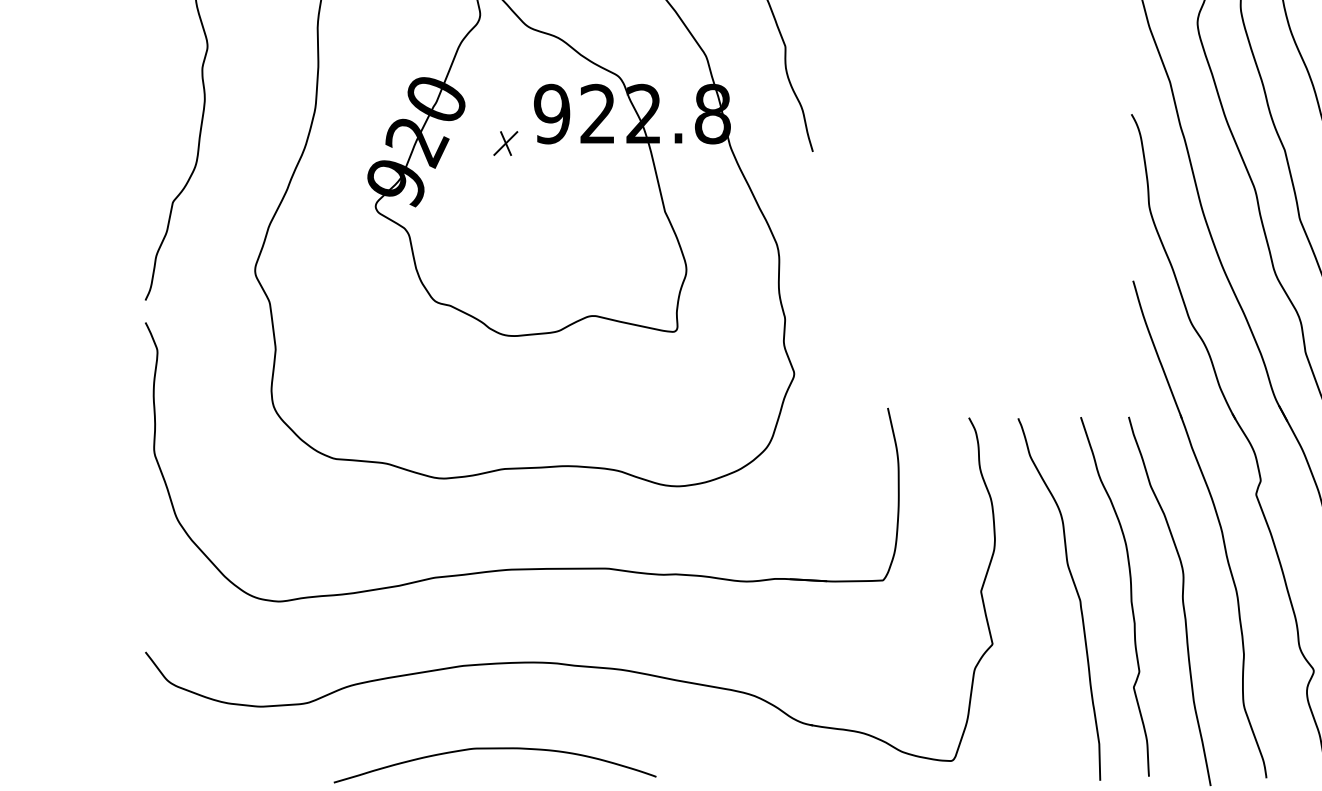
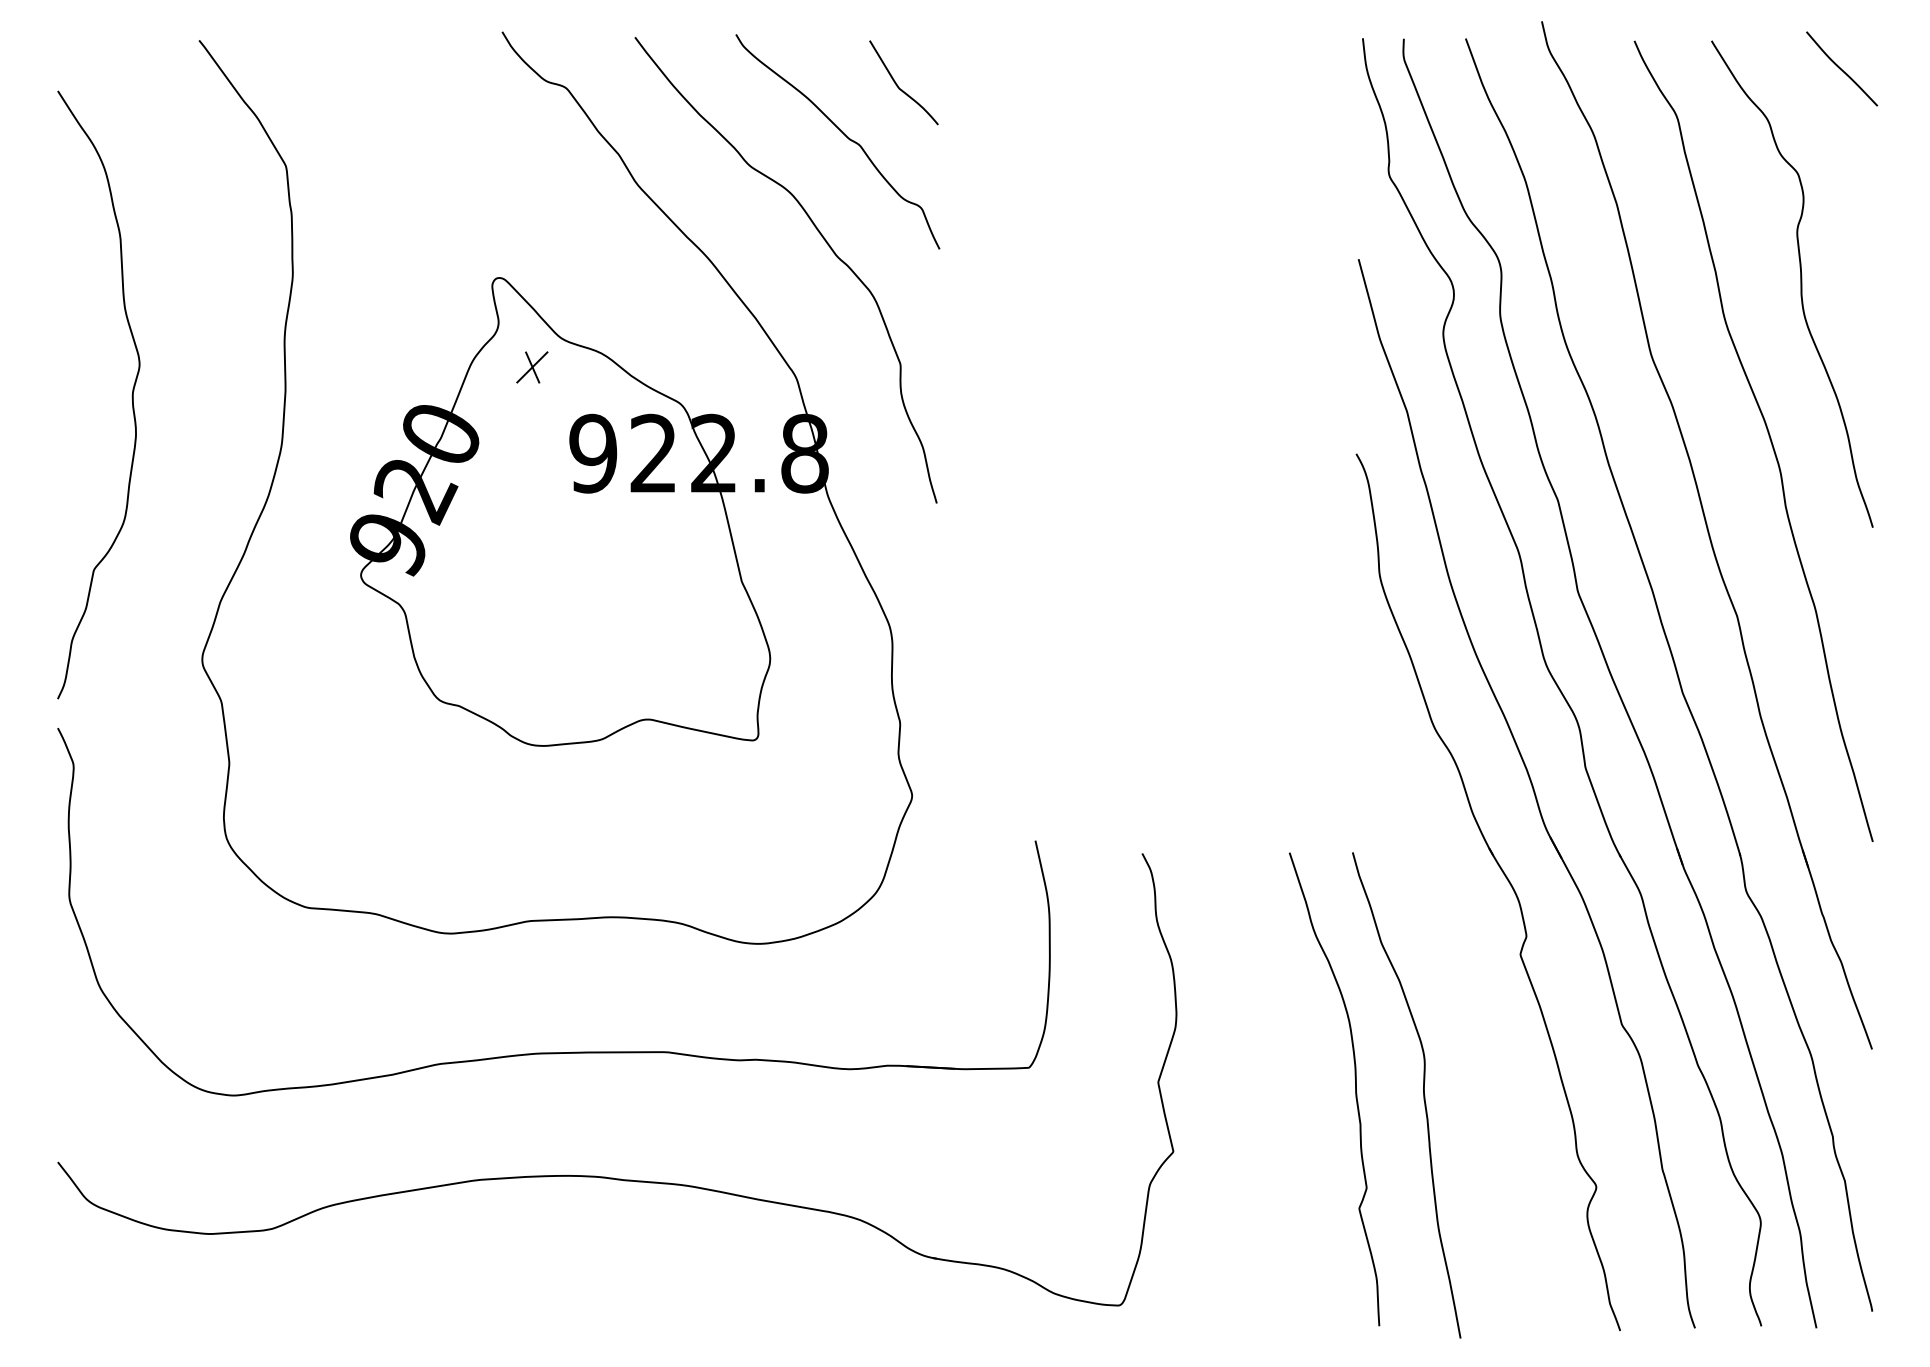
part: (505, 143) -> (532, 367), moved
part: (1218, 521) -> (1470, 990), removed
curve: (1076, 593) -> (1284, 1085), removed
curve: (494, 748) -> (517, 1289), removed

